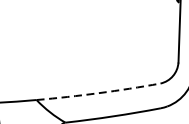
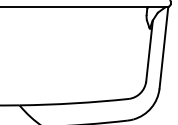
arc: (98, 93) -> (74, 103), dashed -> solid

